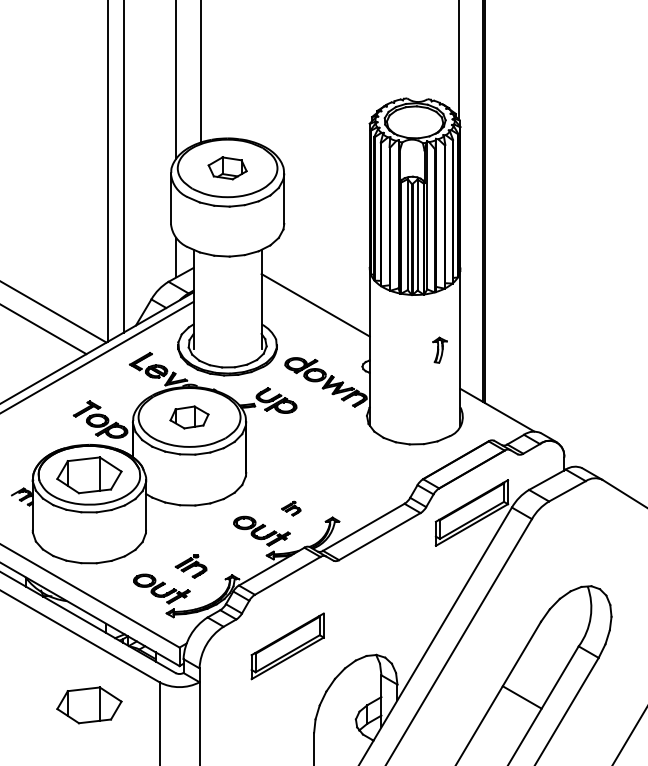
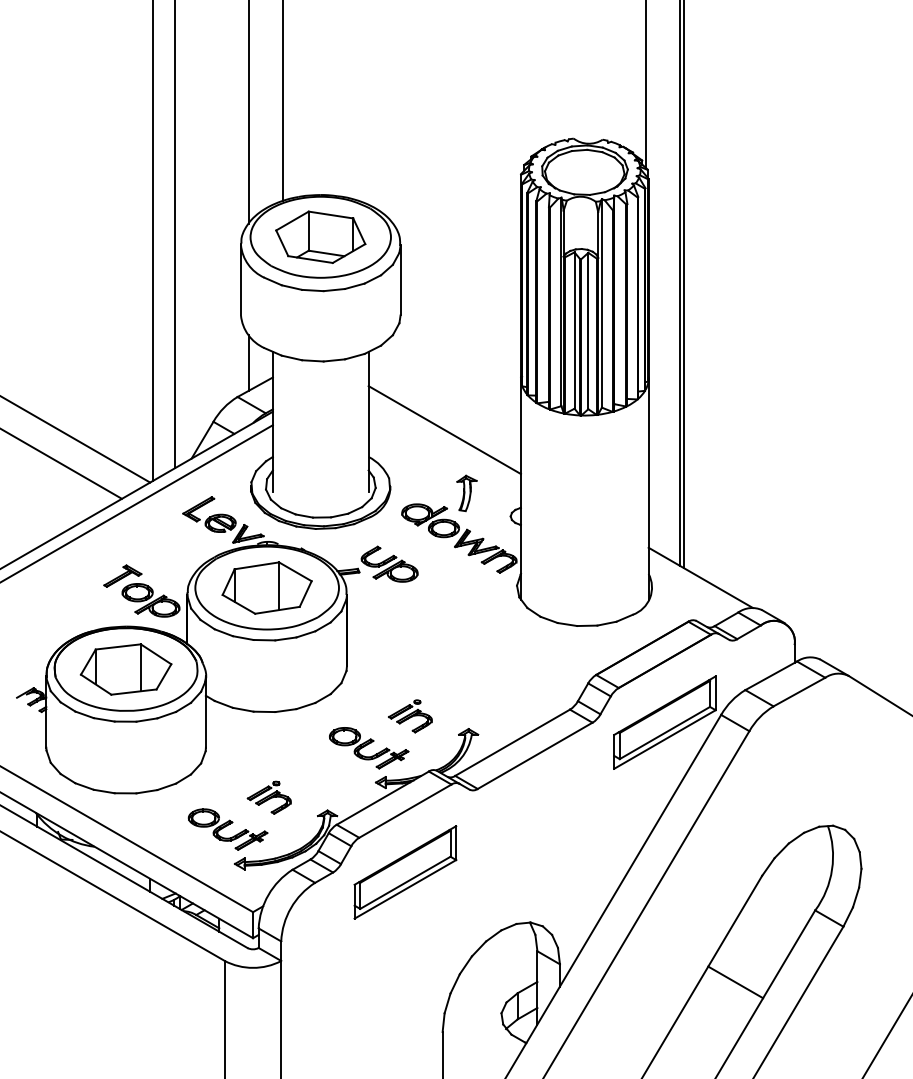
part: (227, 167) -> (320, 236), size x1.67
part: (439, 350) -> (466, 493), moved
part: (189, 417) -> (266, 587), size x1.67
part: (291, 508) -> (410, 716), size x1.67
part: (287, 646) -> (405, 872), moved
part: (88, 705) -> (125, 993), removed

